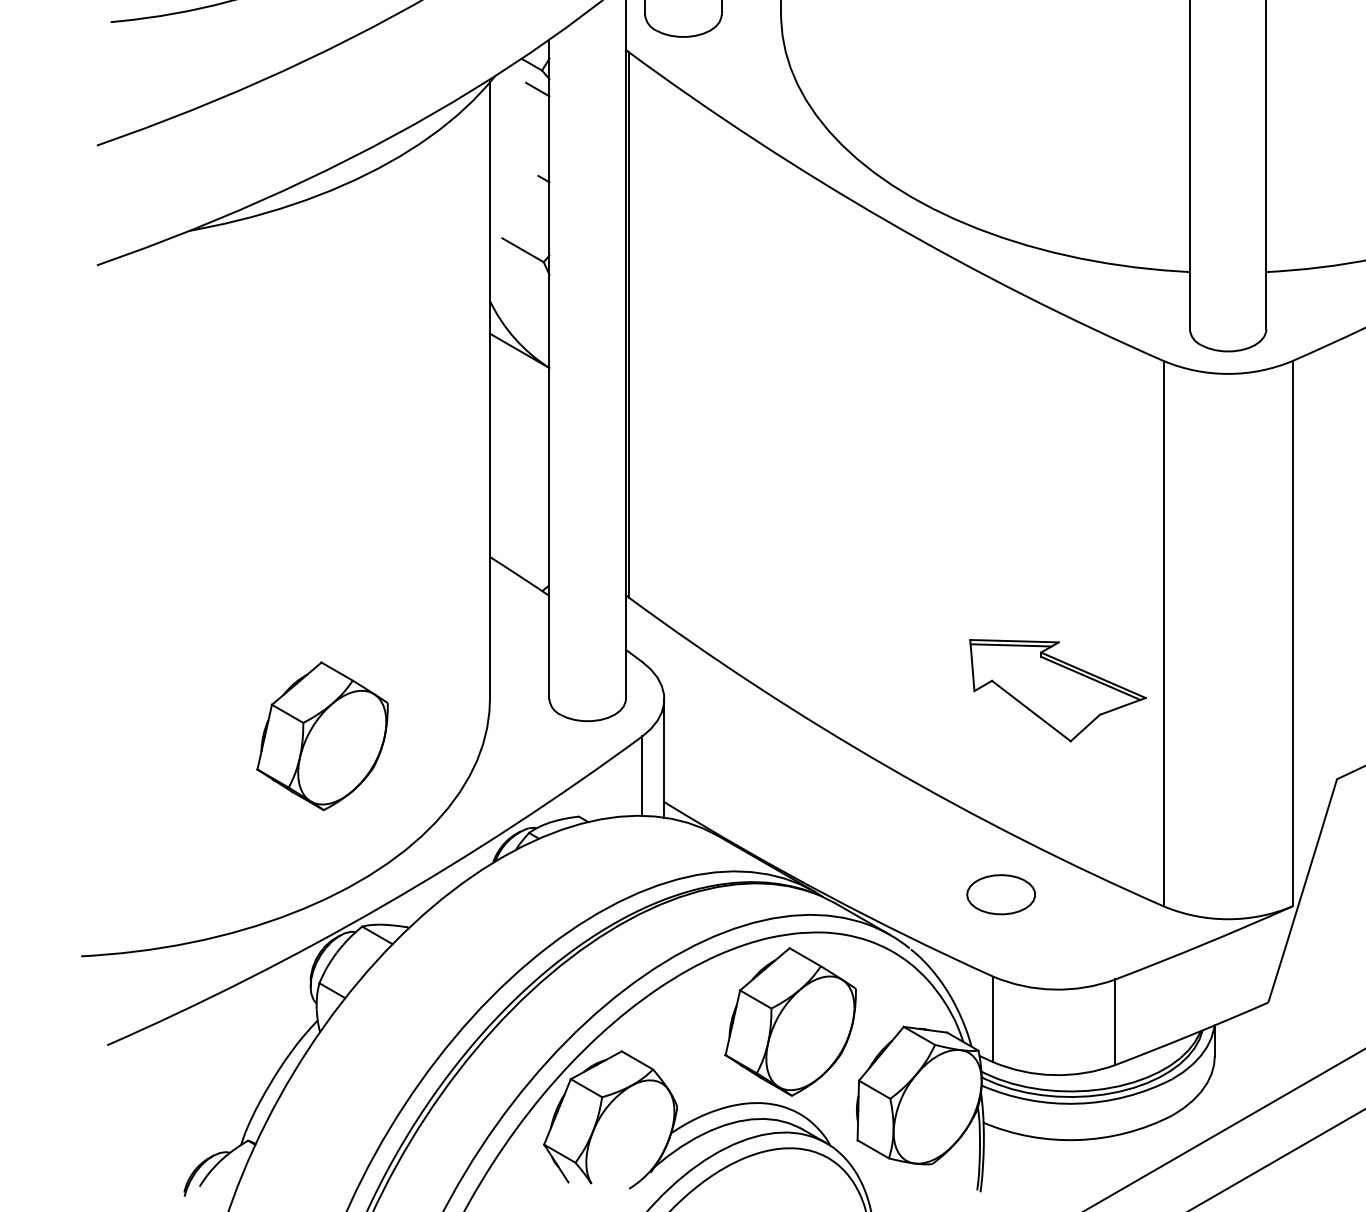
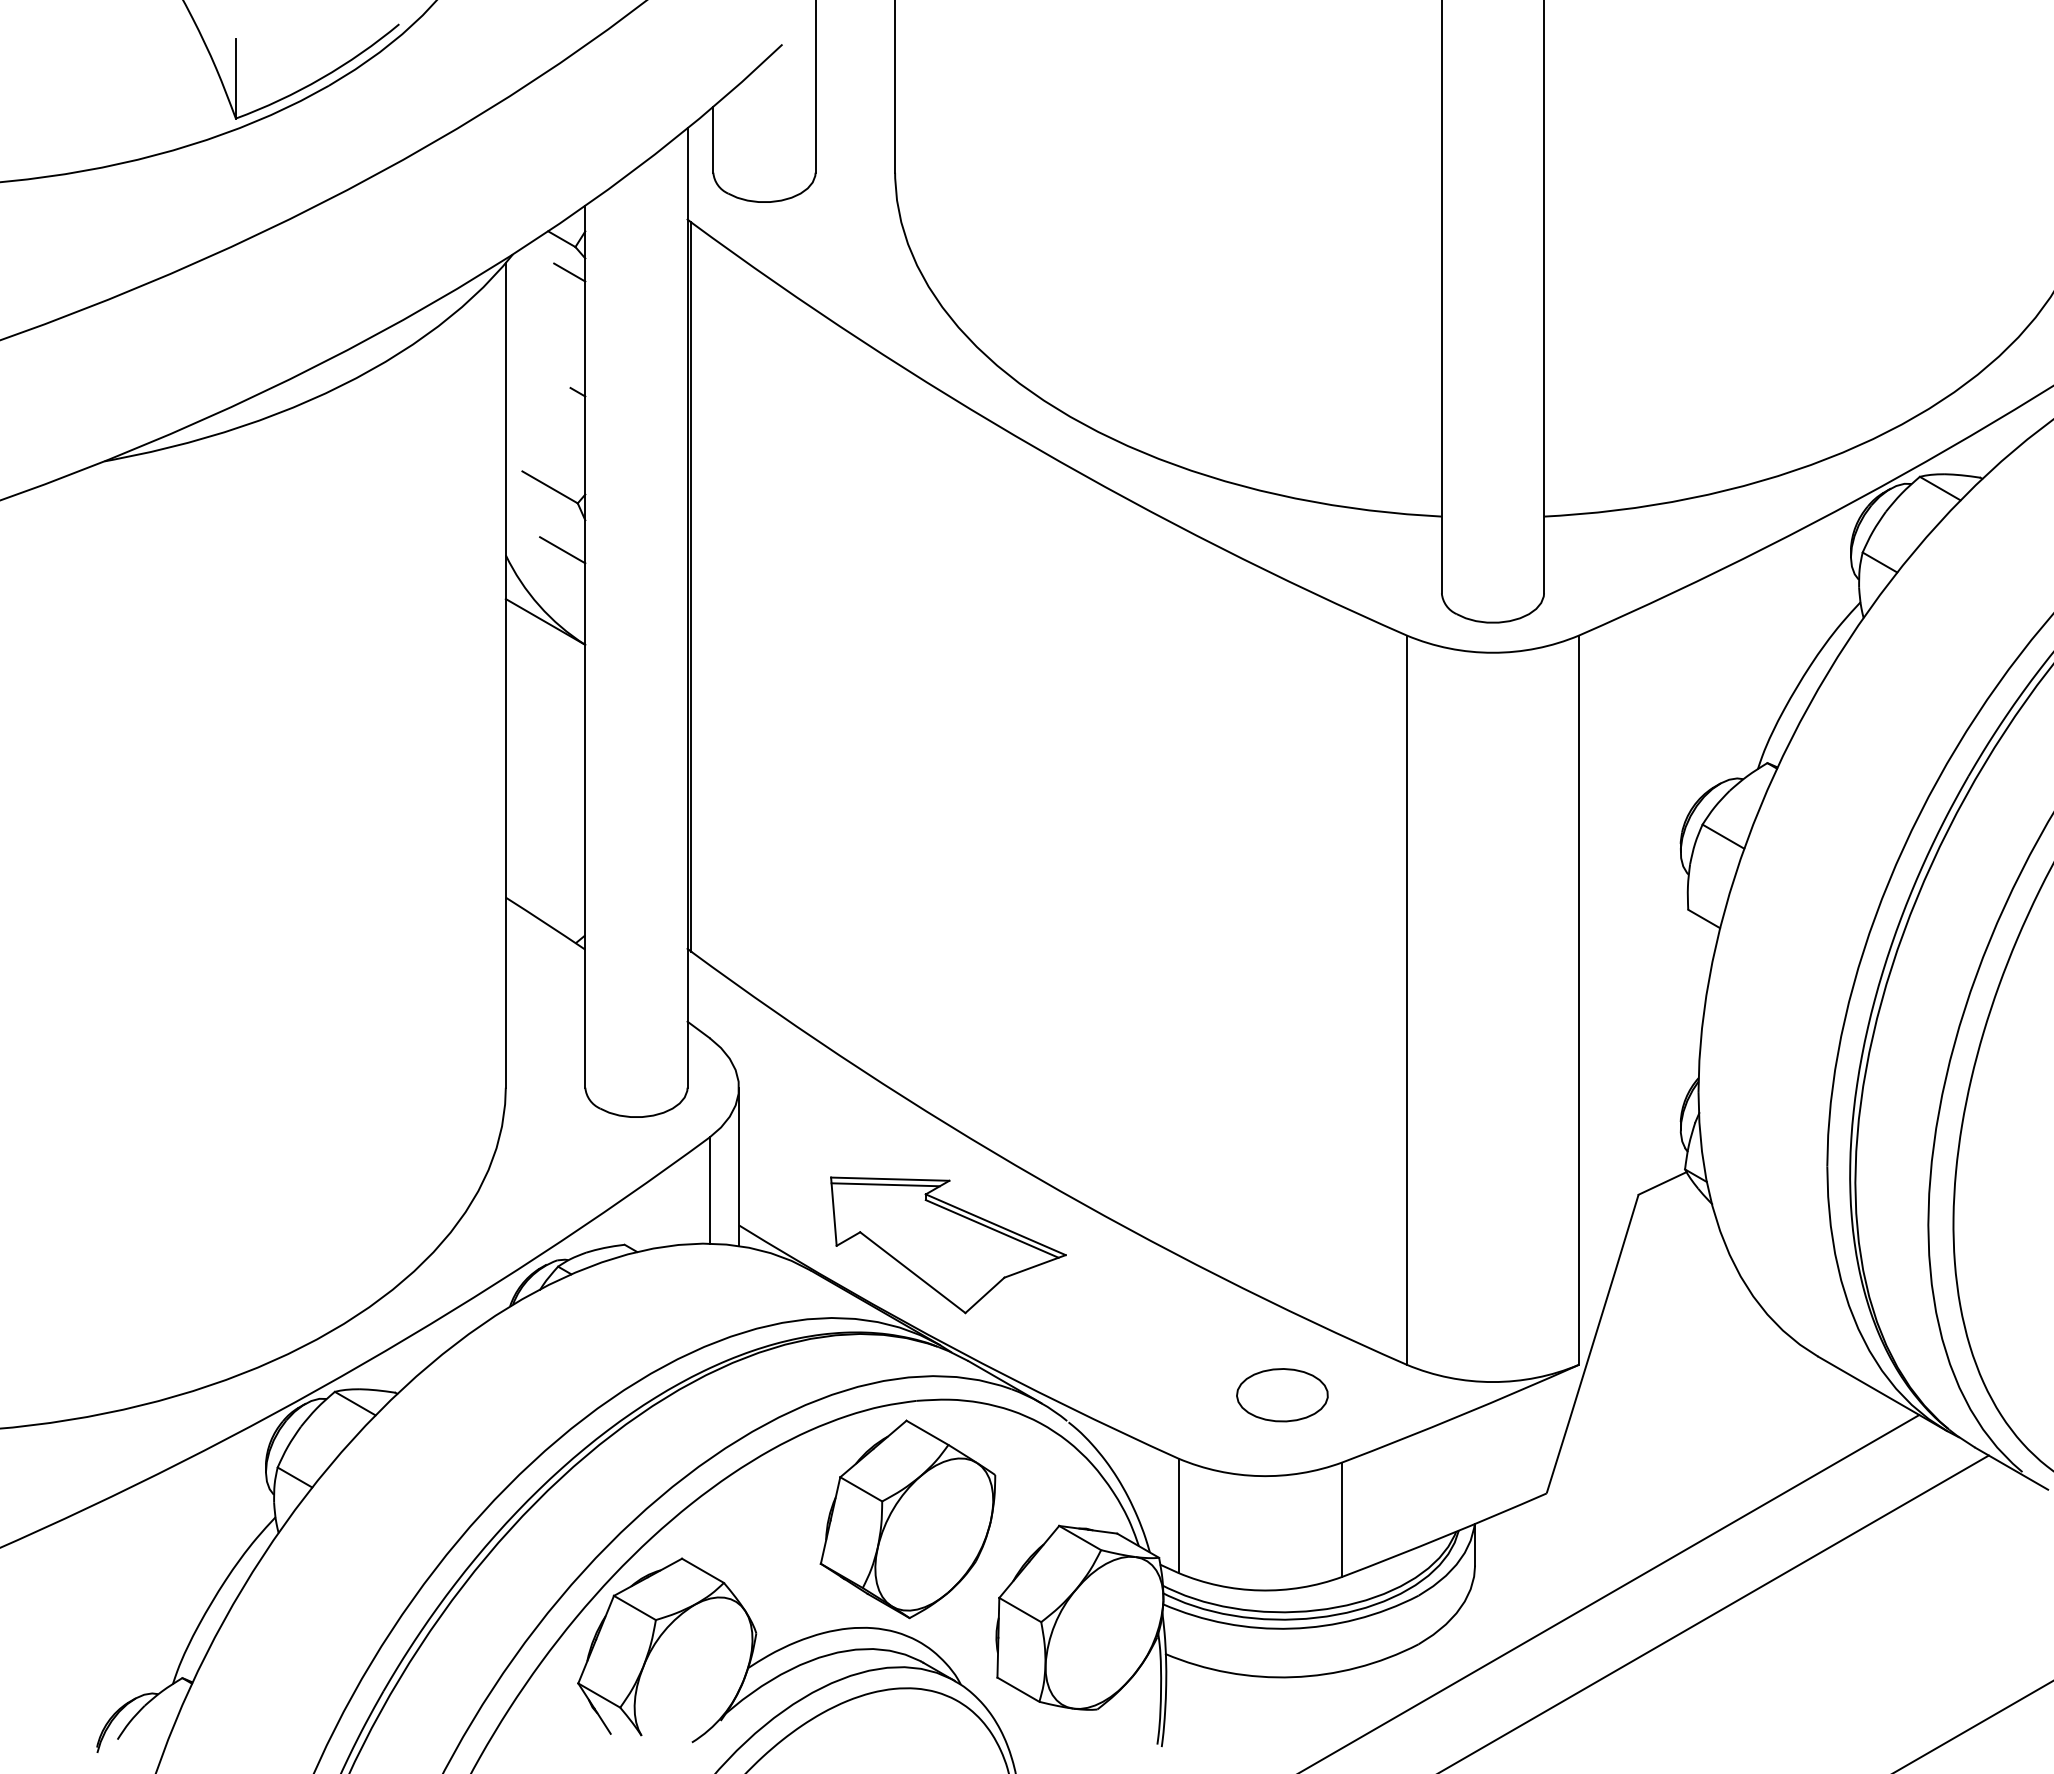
line: (532, 297) -> (562, 550), added
part: (1058, 690) -> (948, 1245), moved
part: (322, 736) -> (281, 1137), removed
part: (1001, 894) -> (1282, 1395), moved

